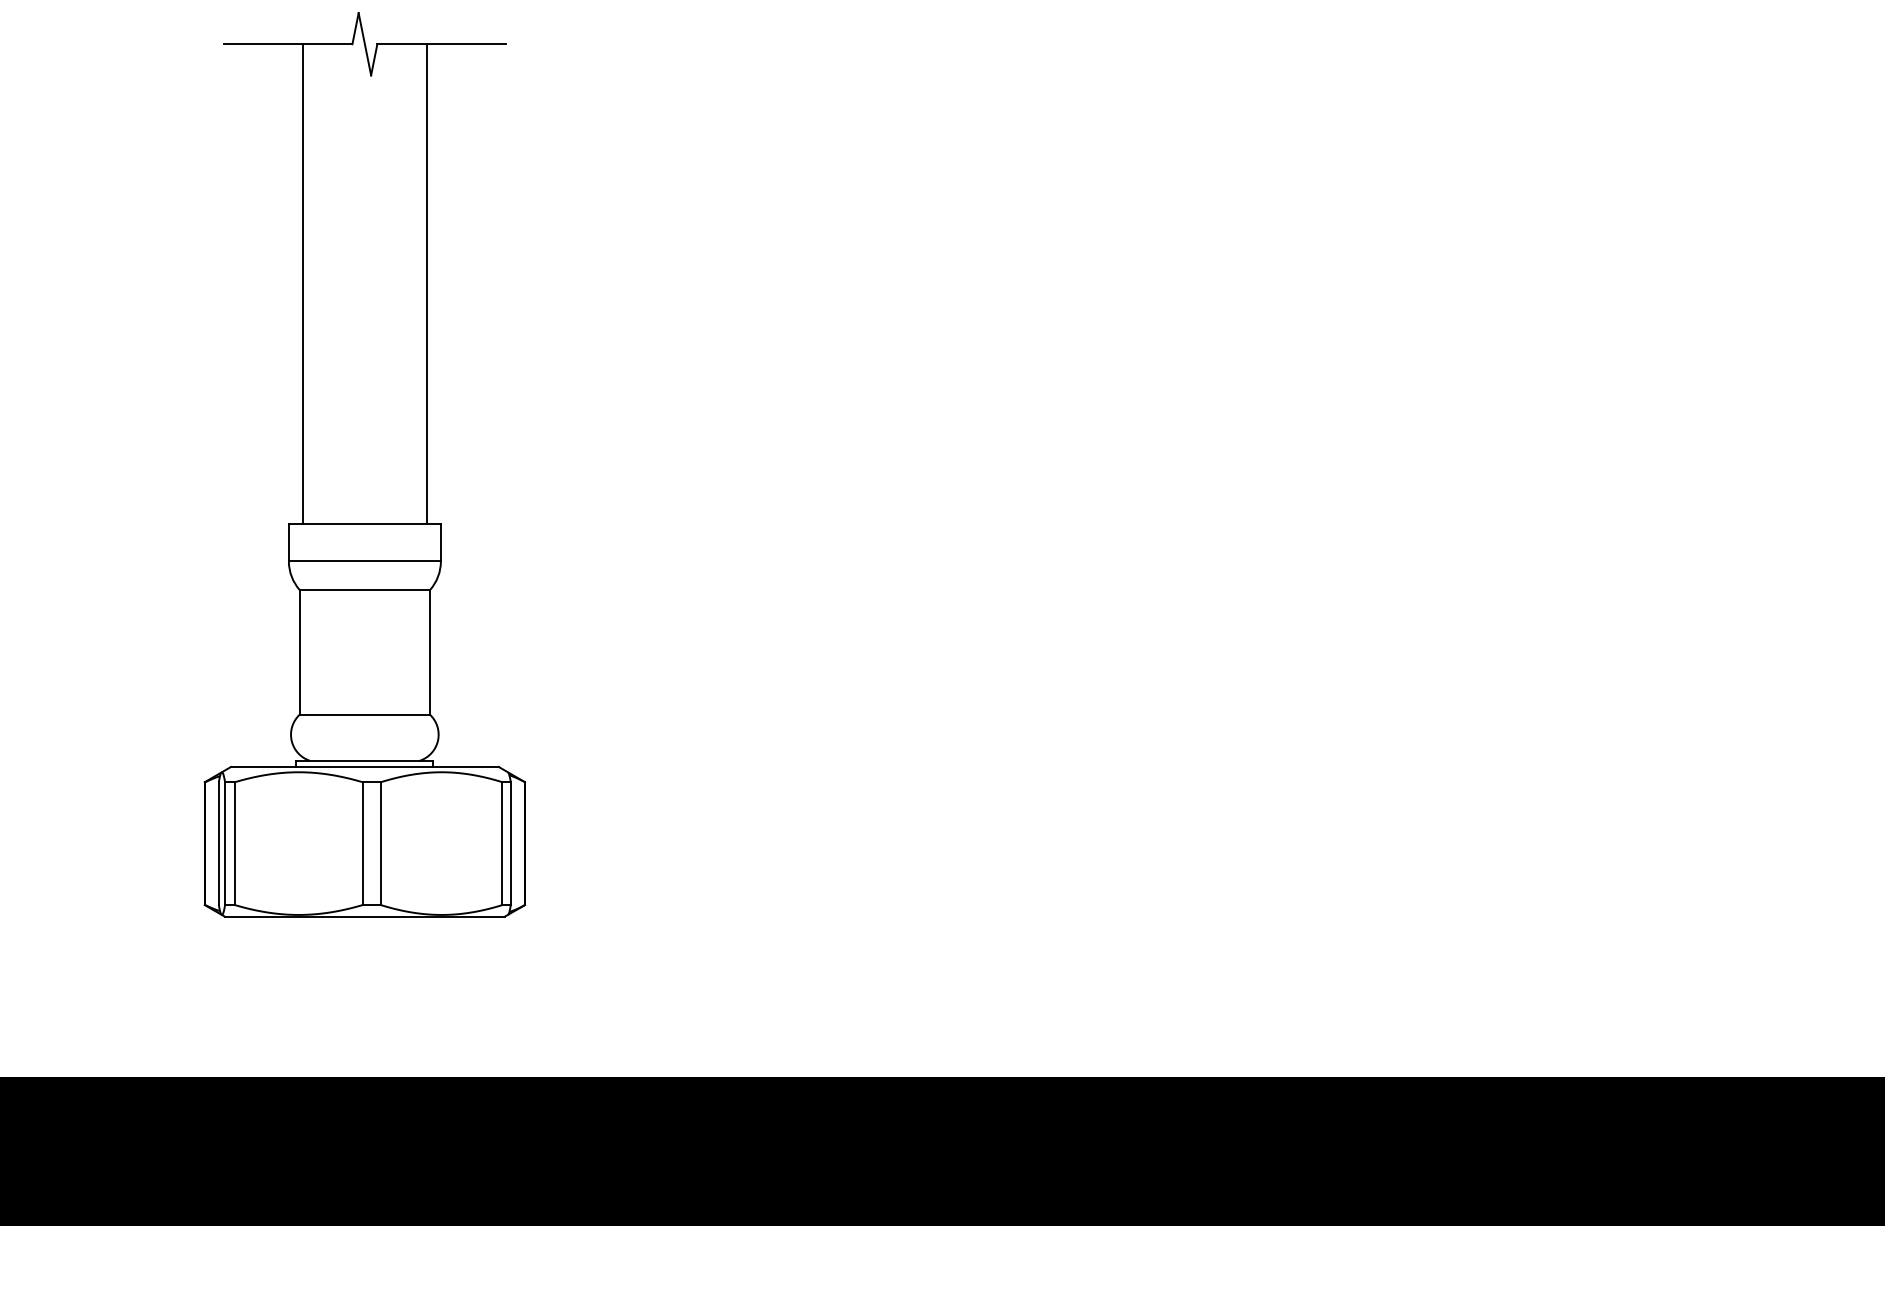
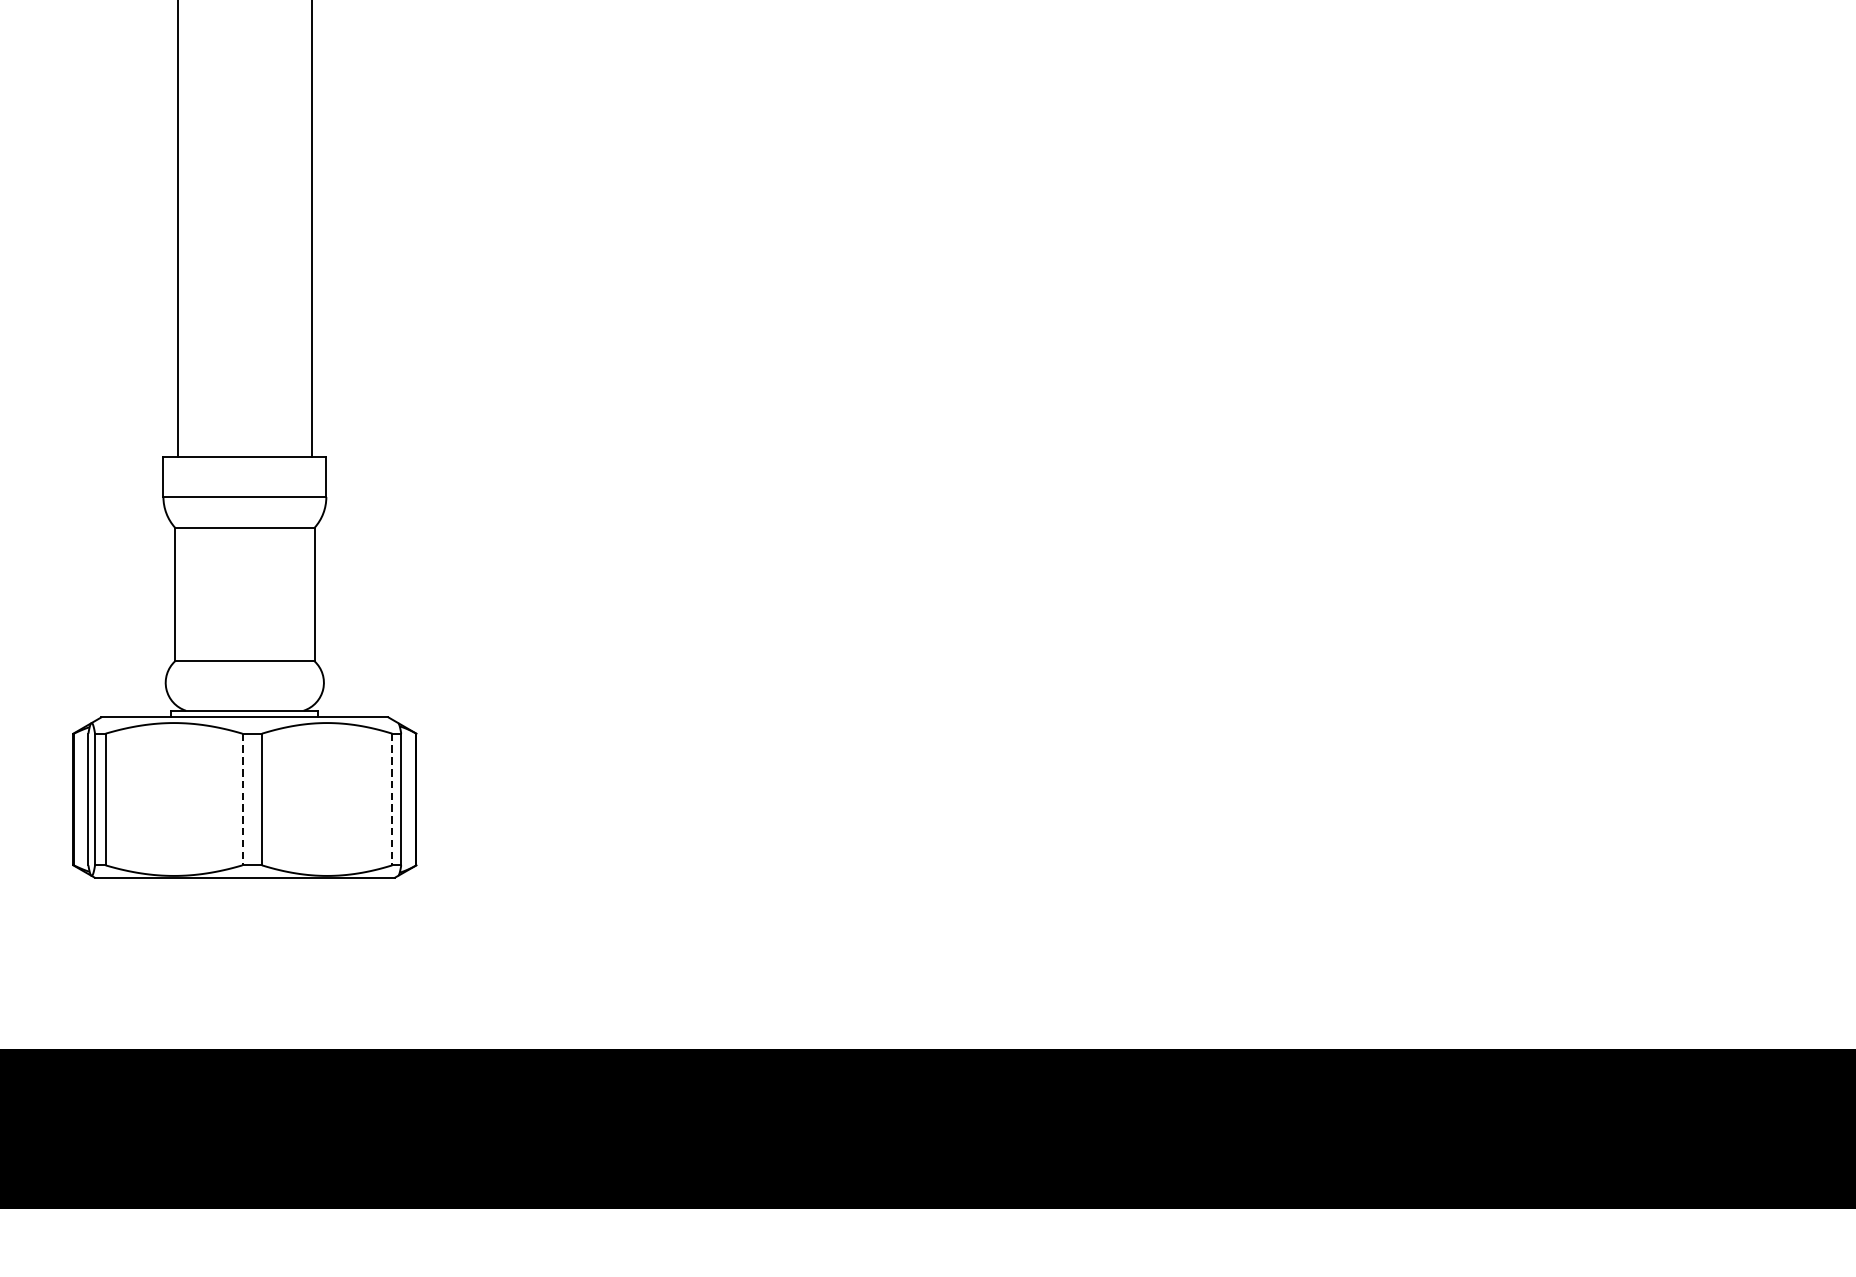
line: (362, 844) -> (242, 800), solid -> dashed
line: (502, 844) -> (392, 800), solid -> dashed

